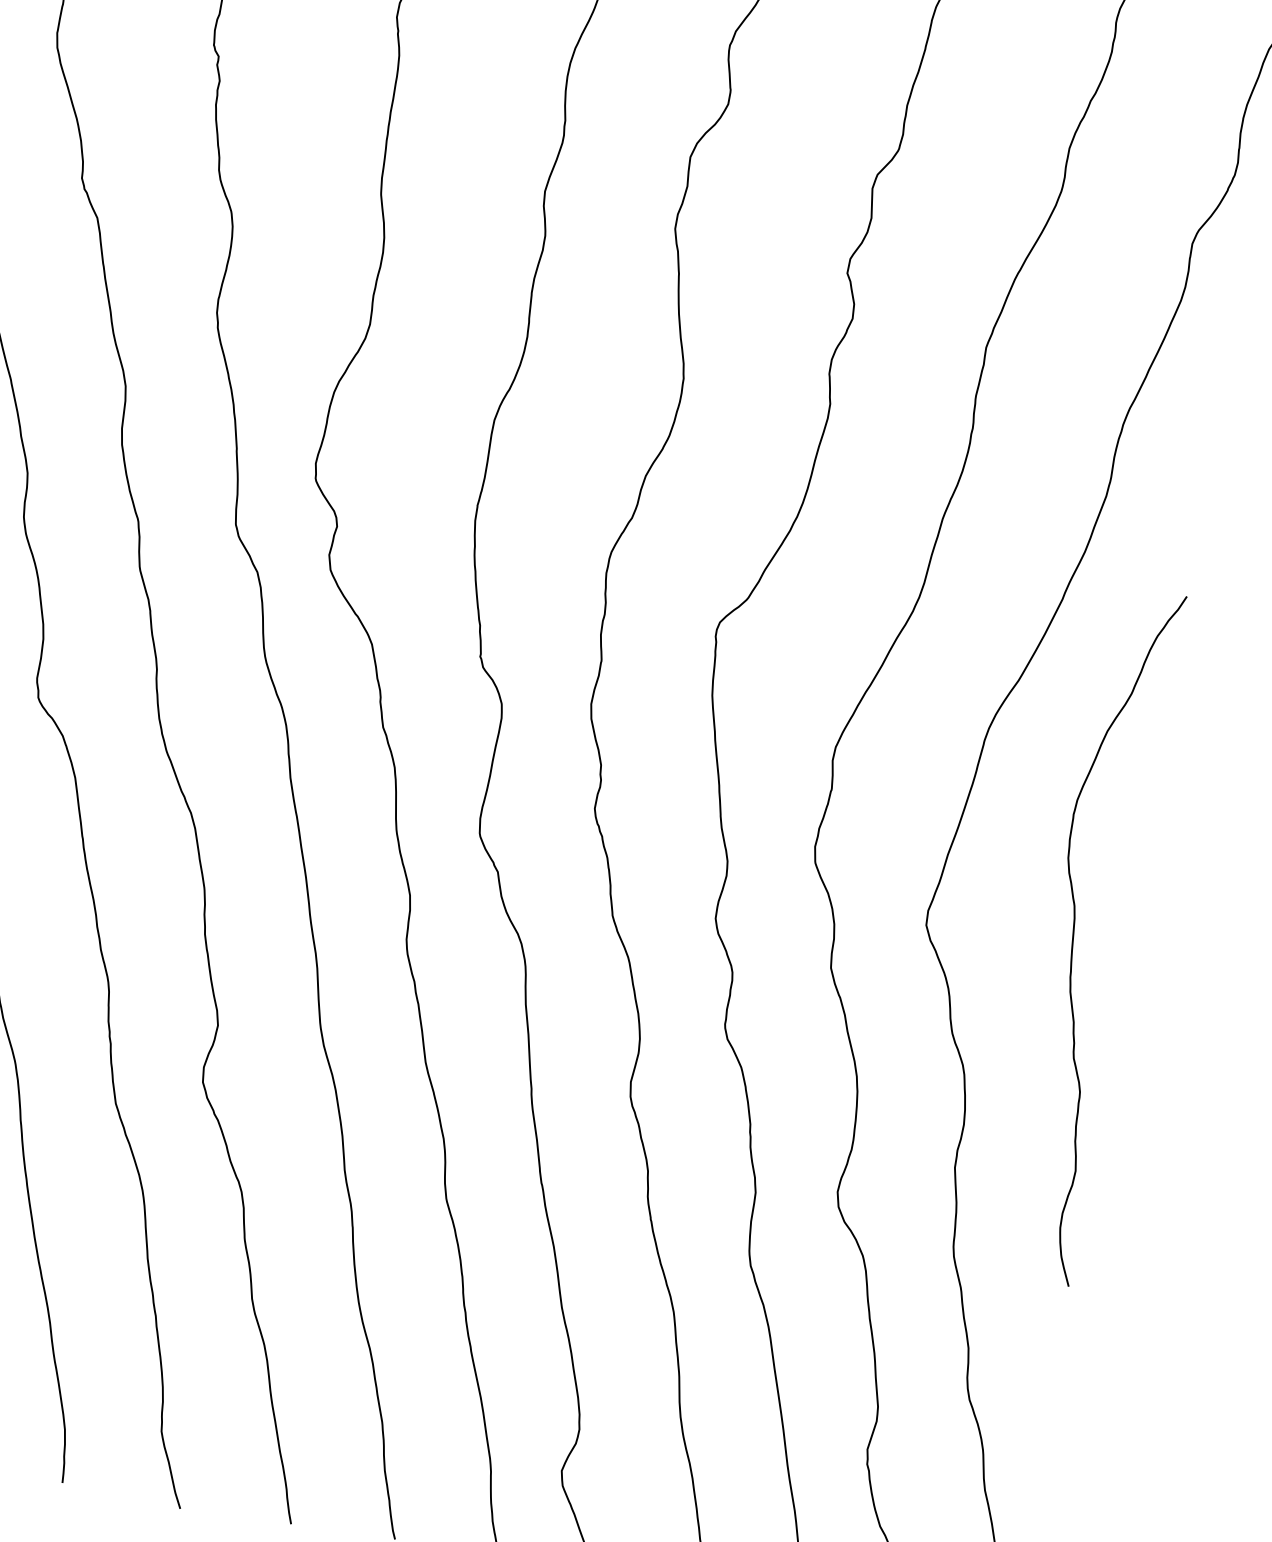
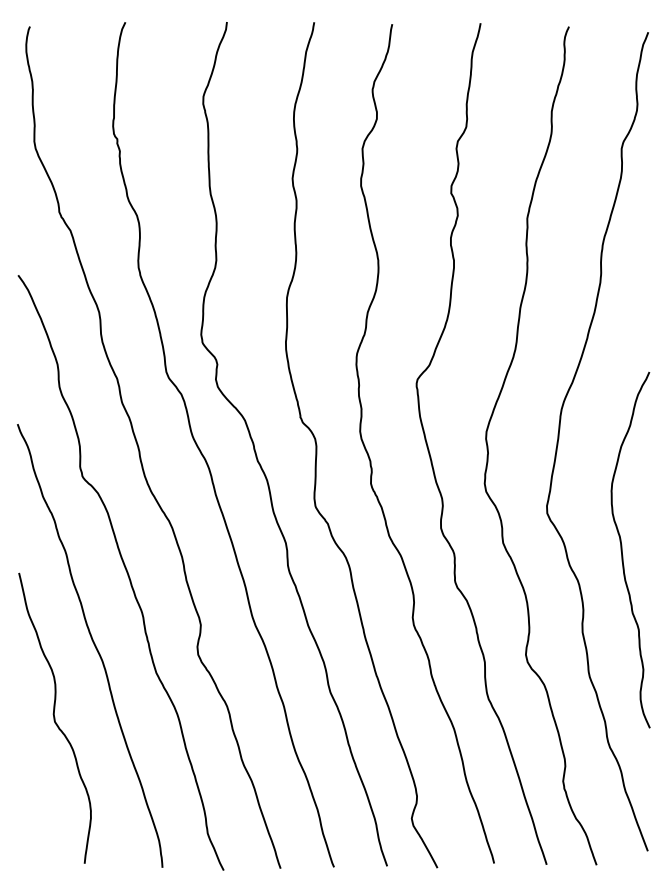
curve: (1075, 931) -> (622, 549), moved

